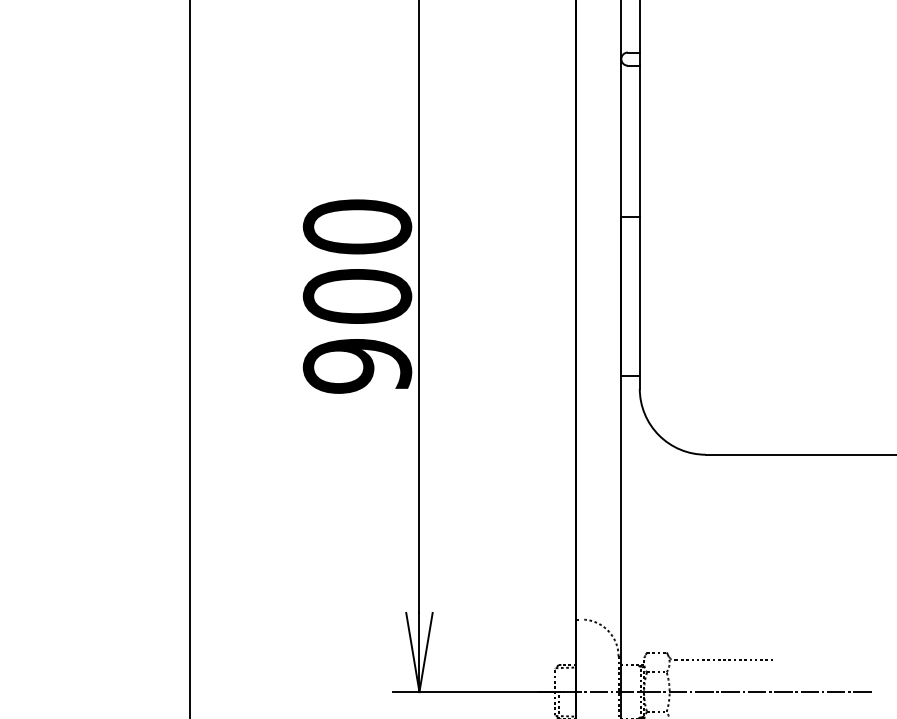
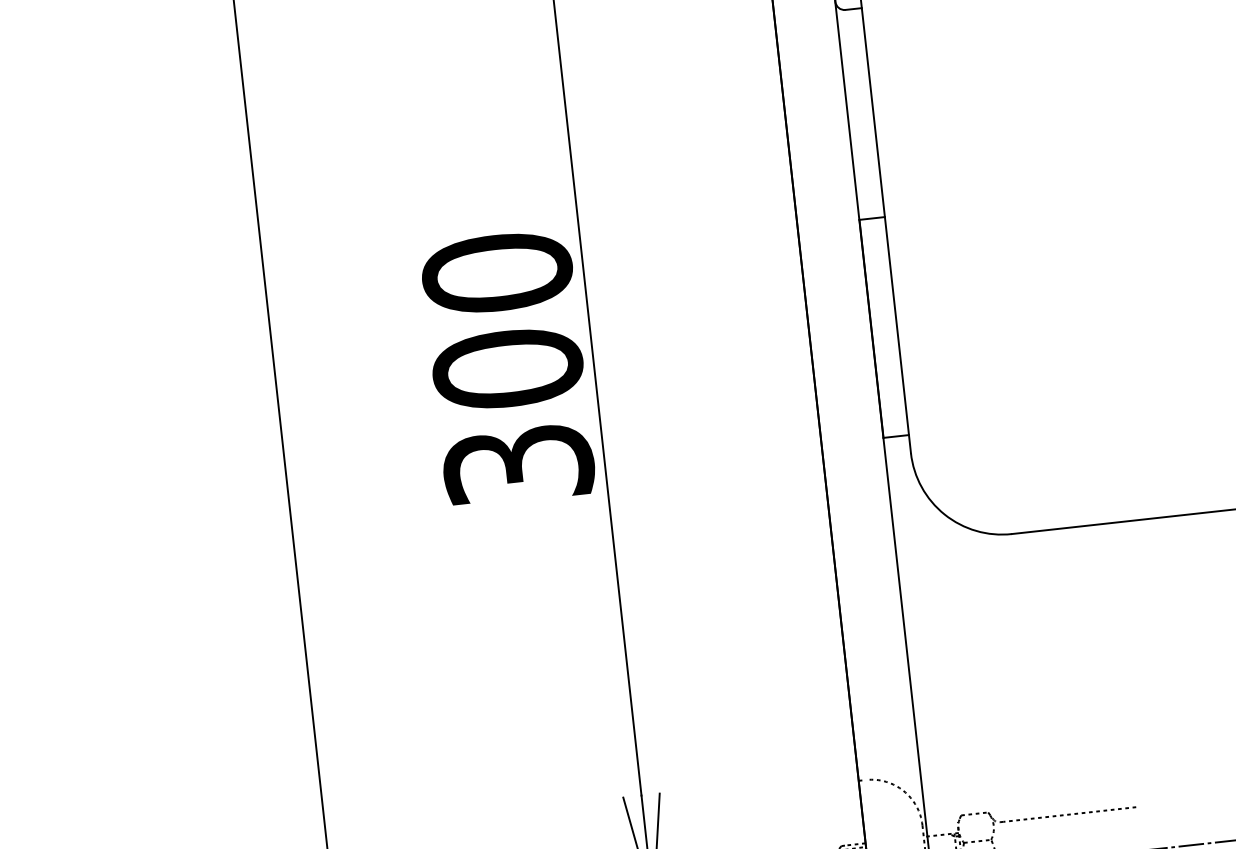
text: (357, 366) -> (518, 465), 900 -> 300

